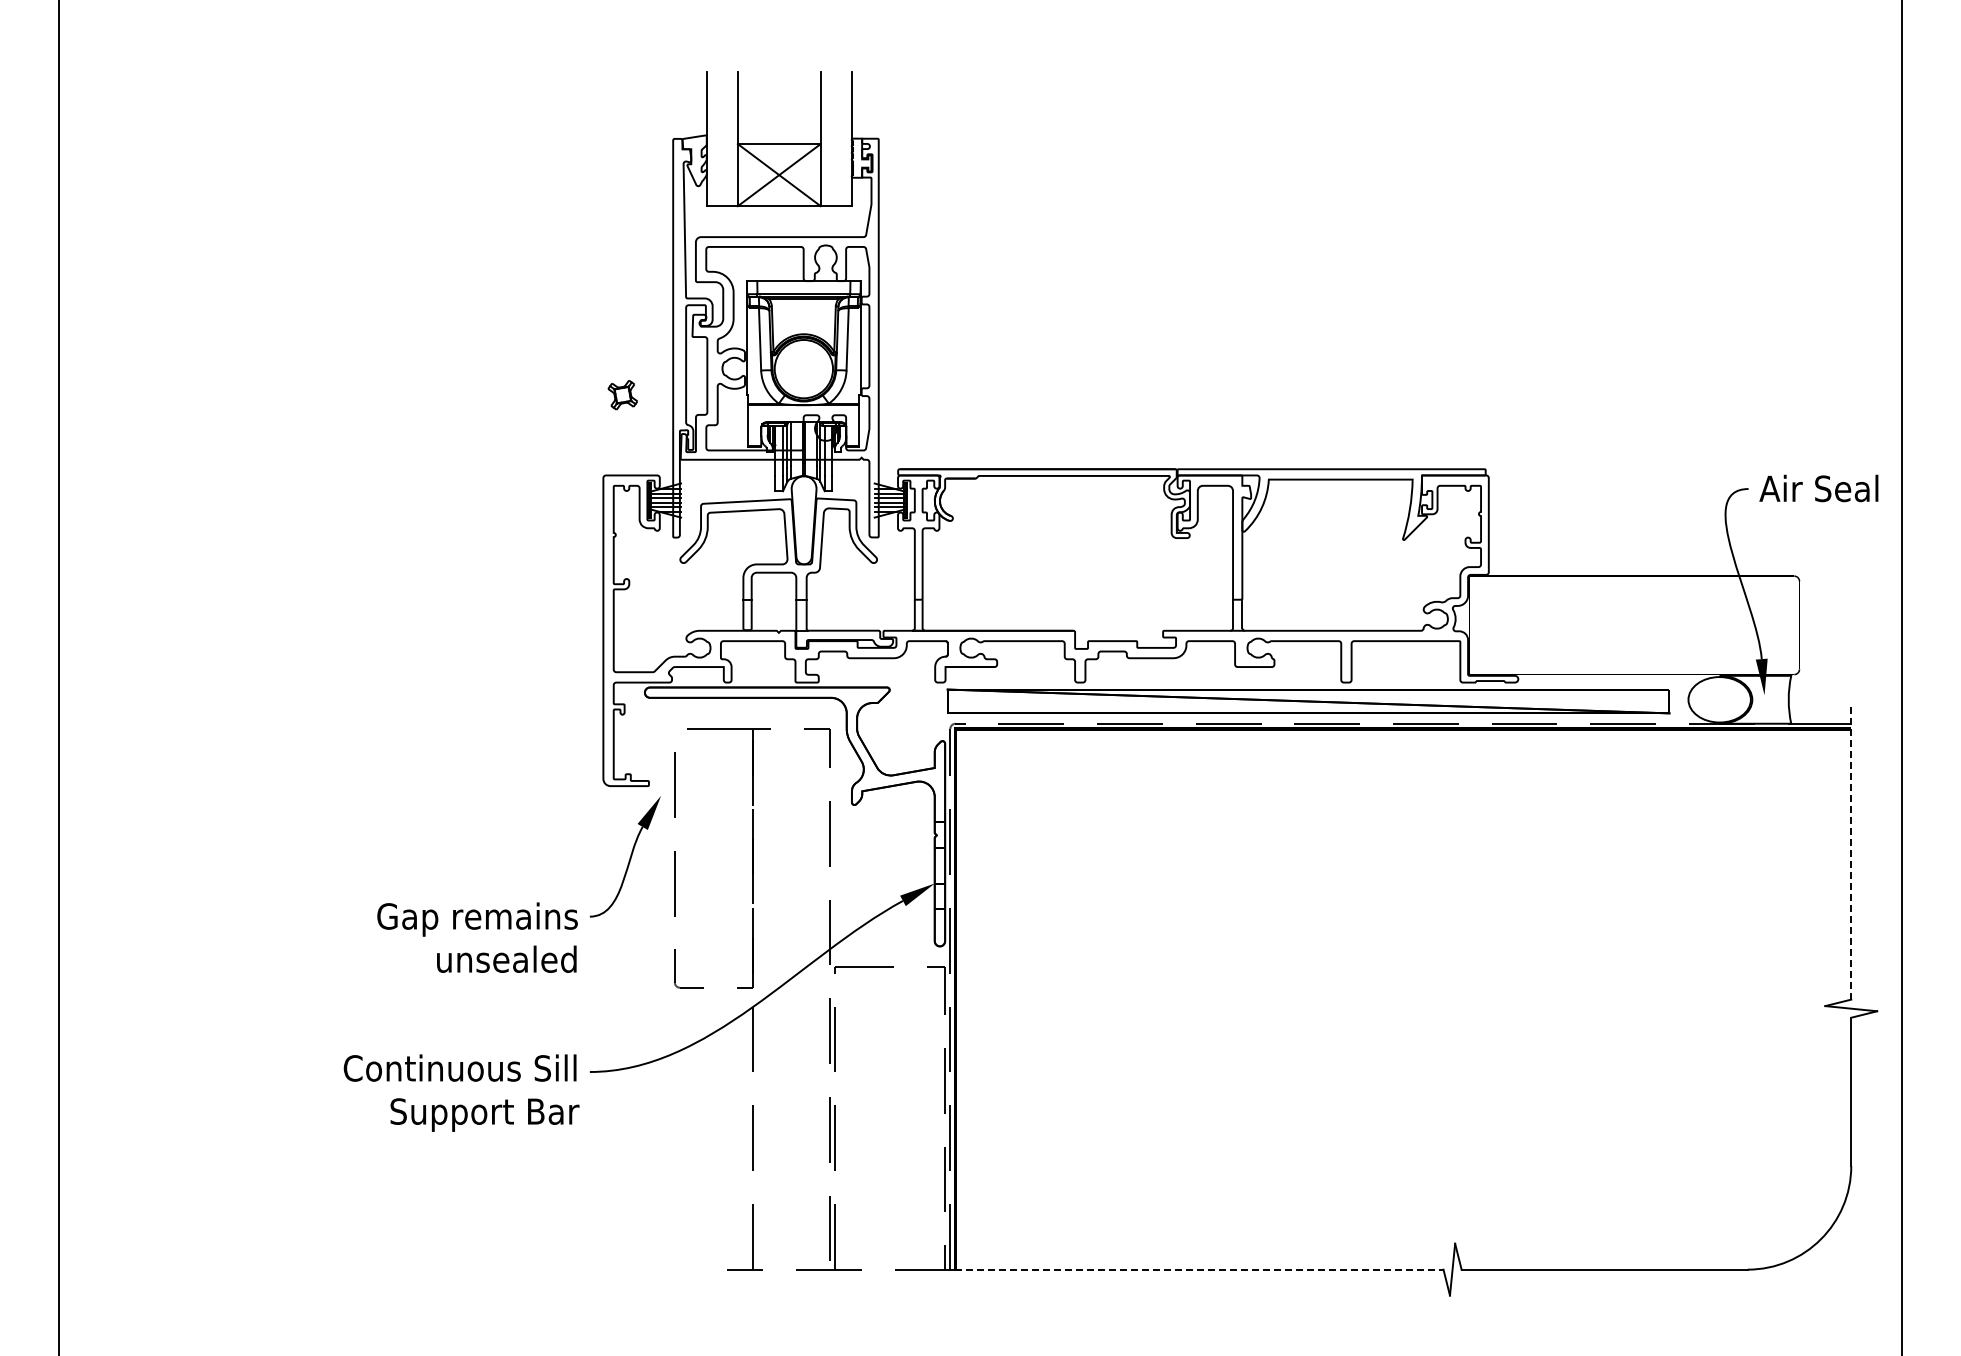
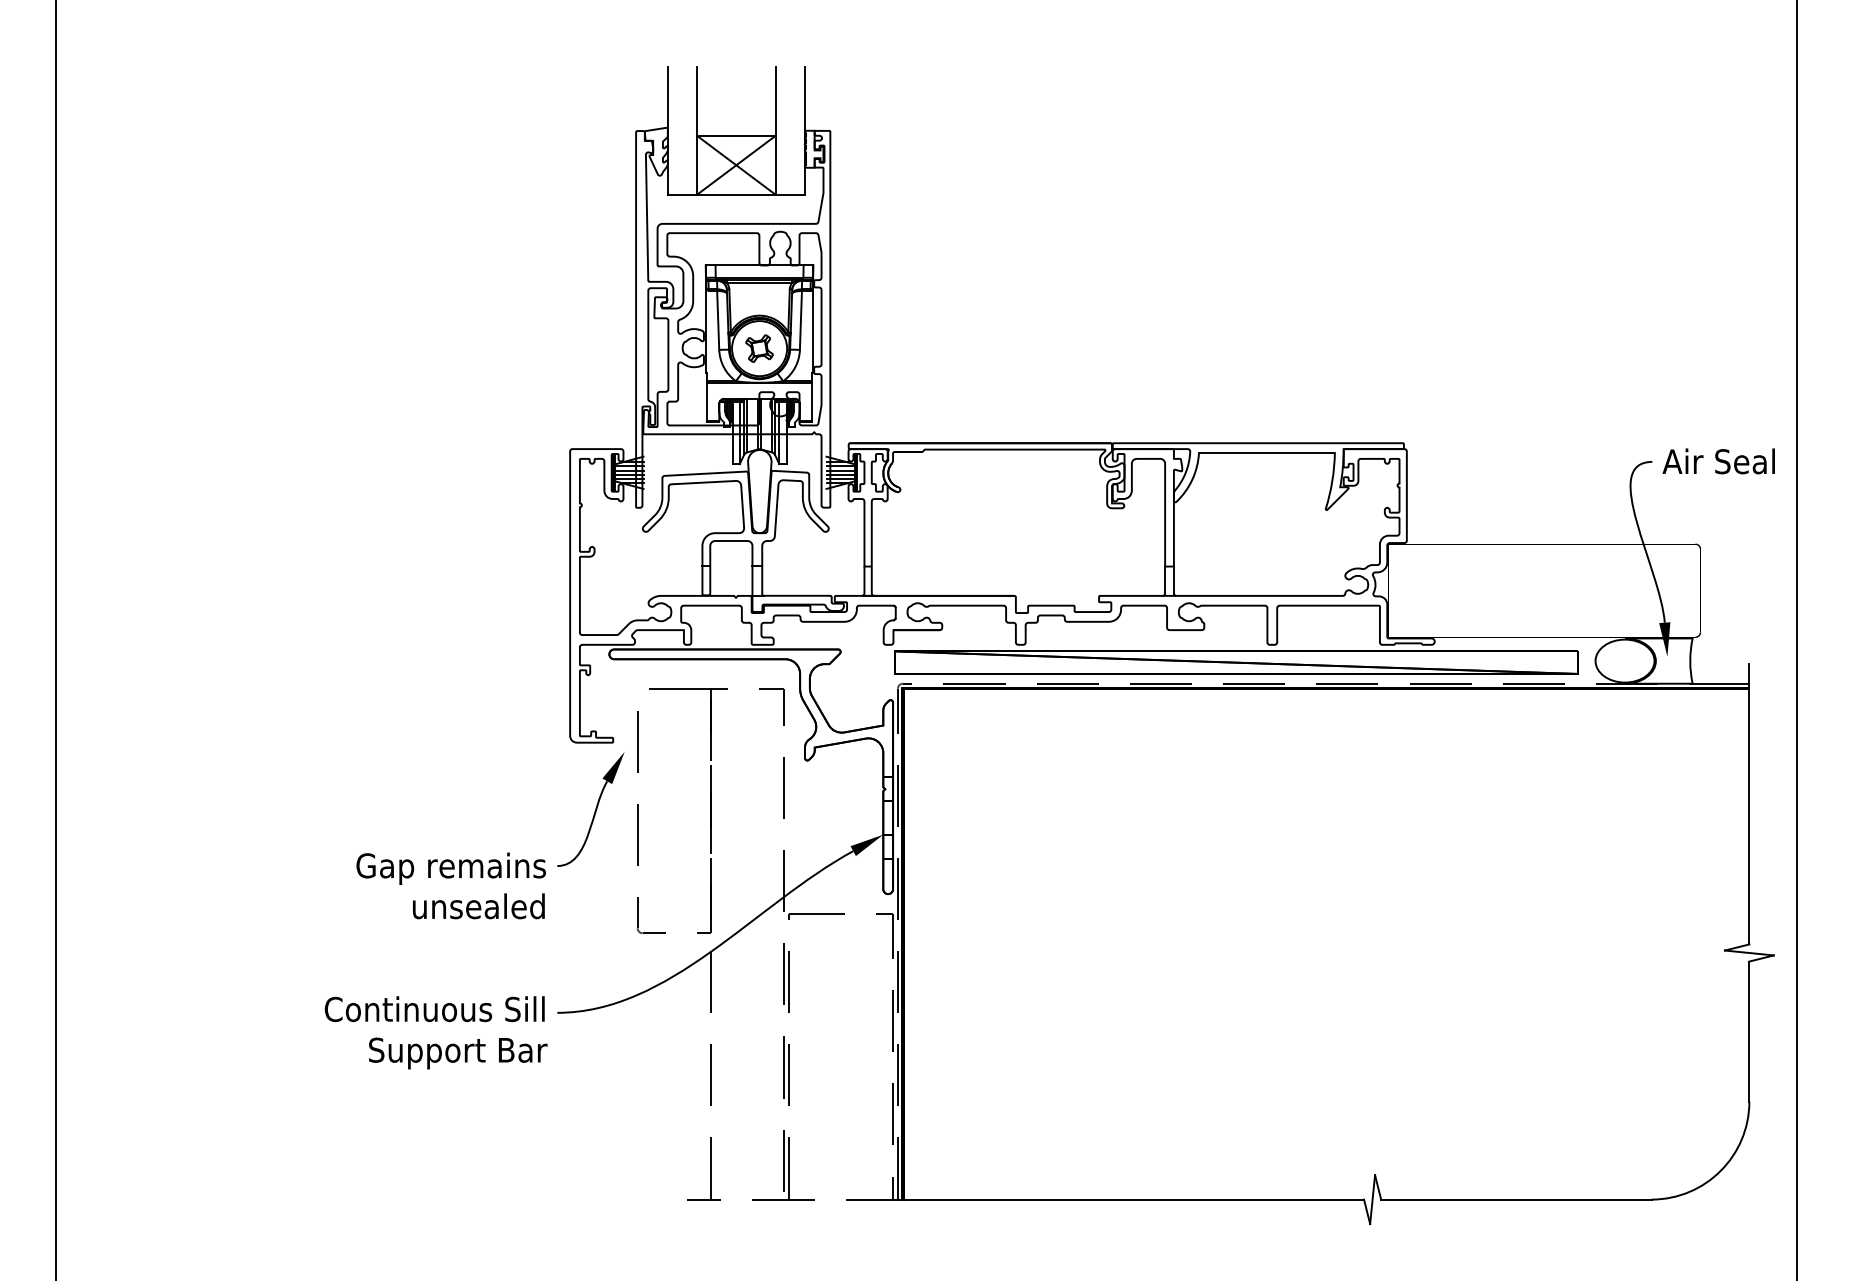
part: (622, 395) -> (759, 348), moved
line: (1851, 850) -> (1749, 803), dashed -> solid
line: (1199, 1269) -> (1133, 1199), dashed -> solid

